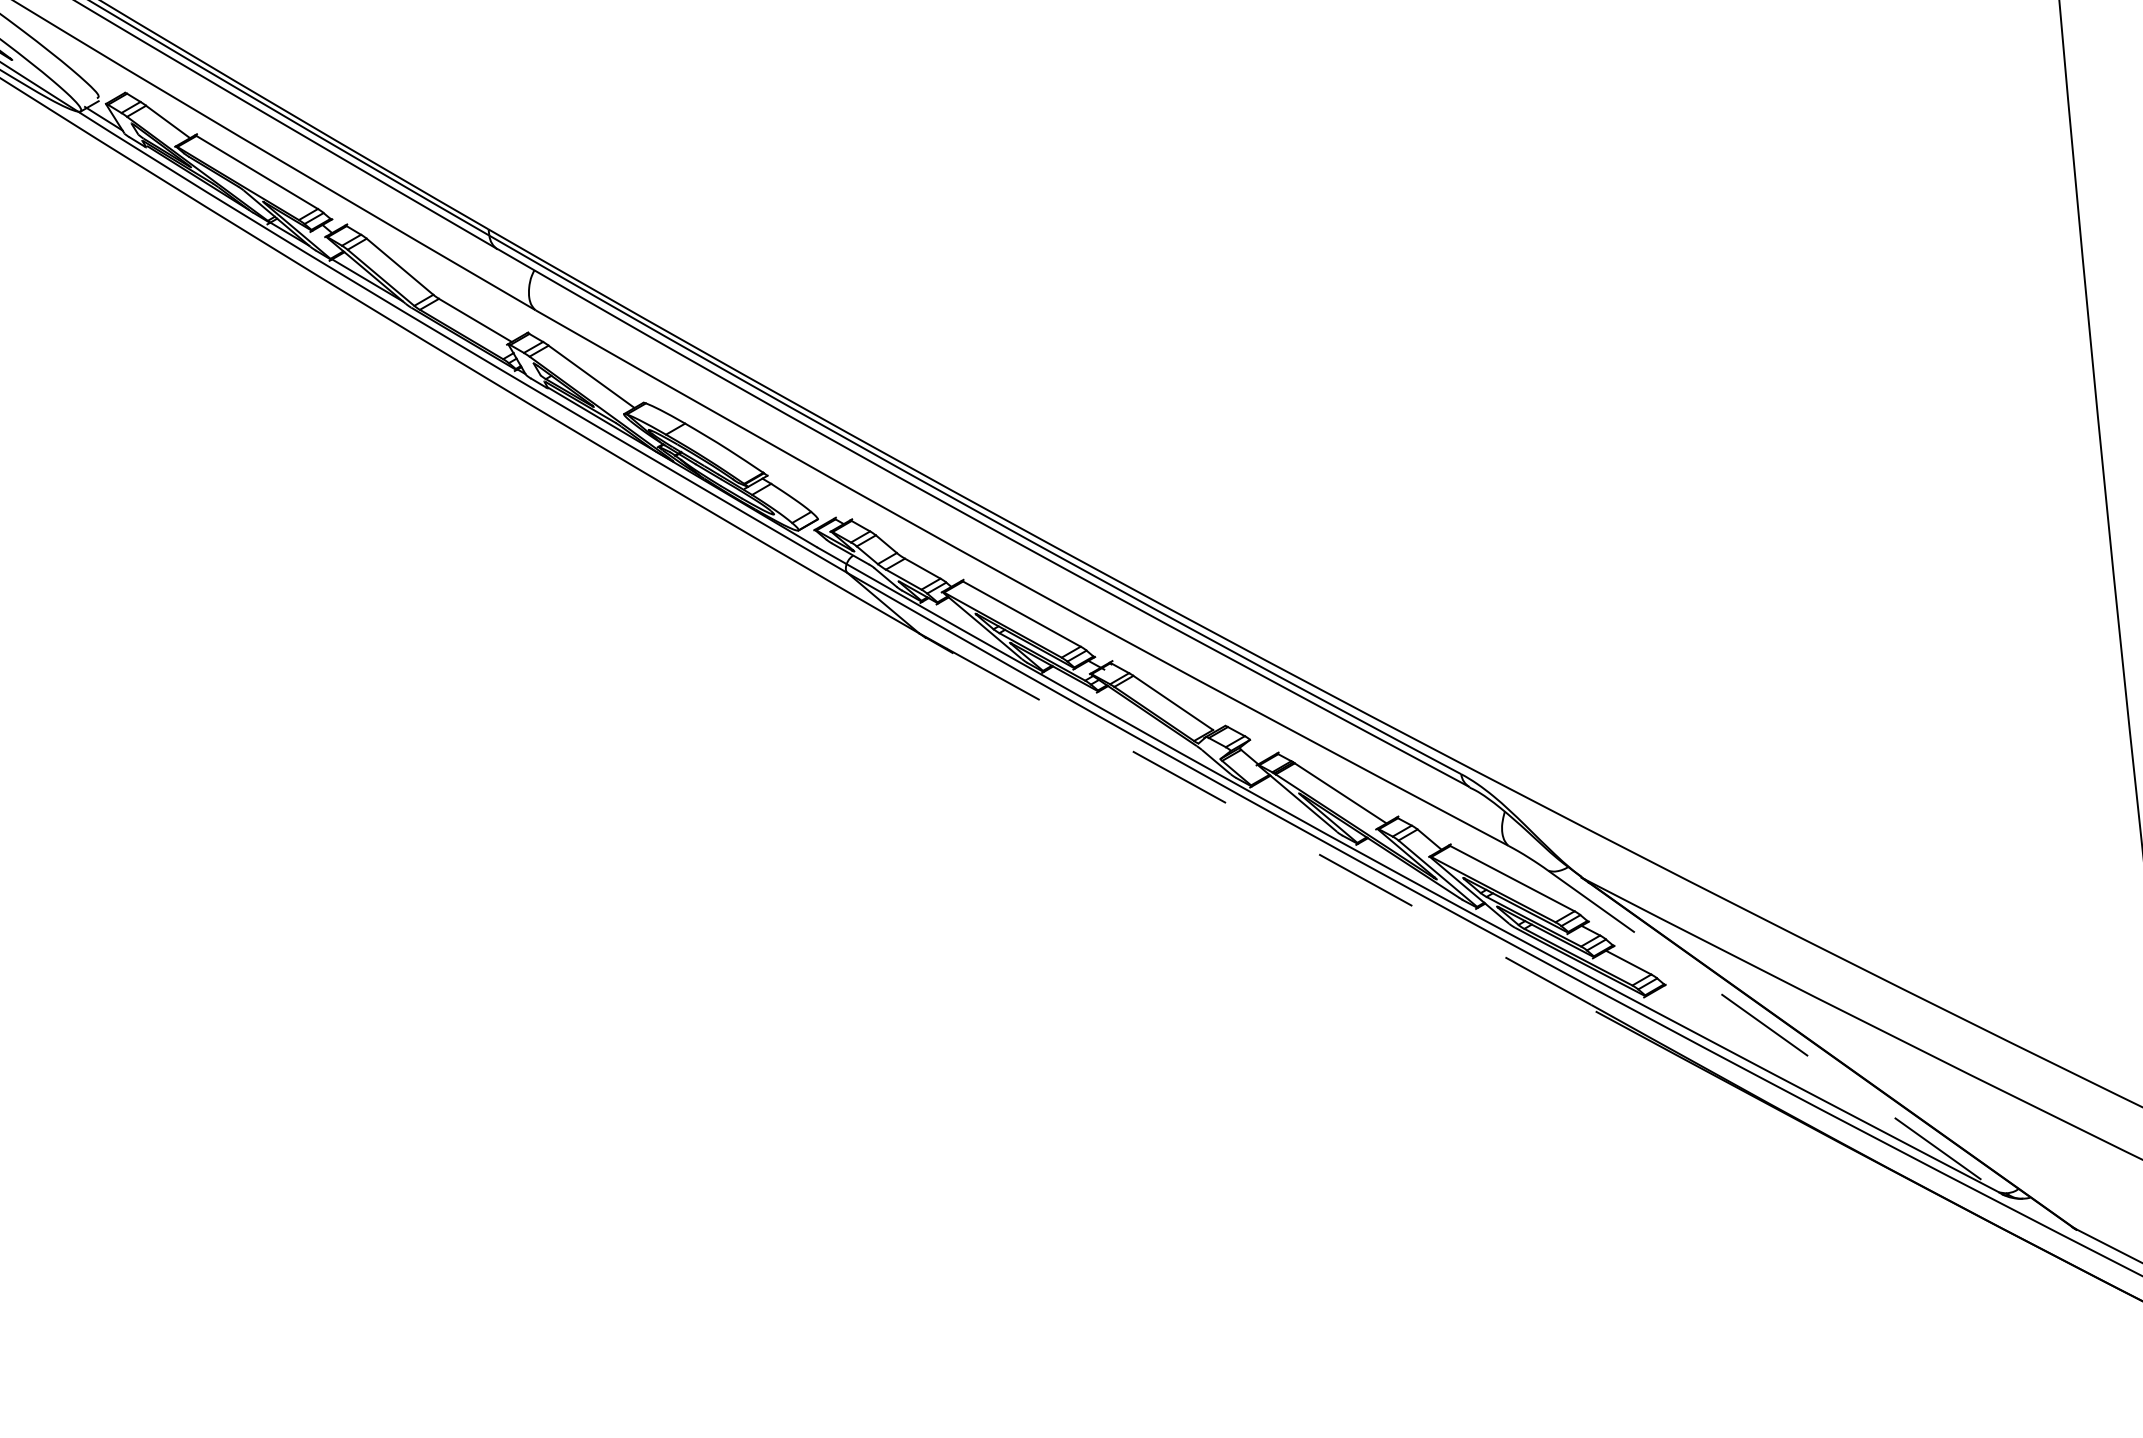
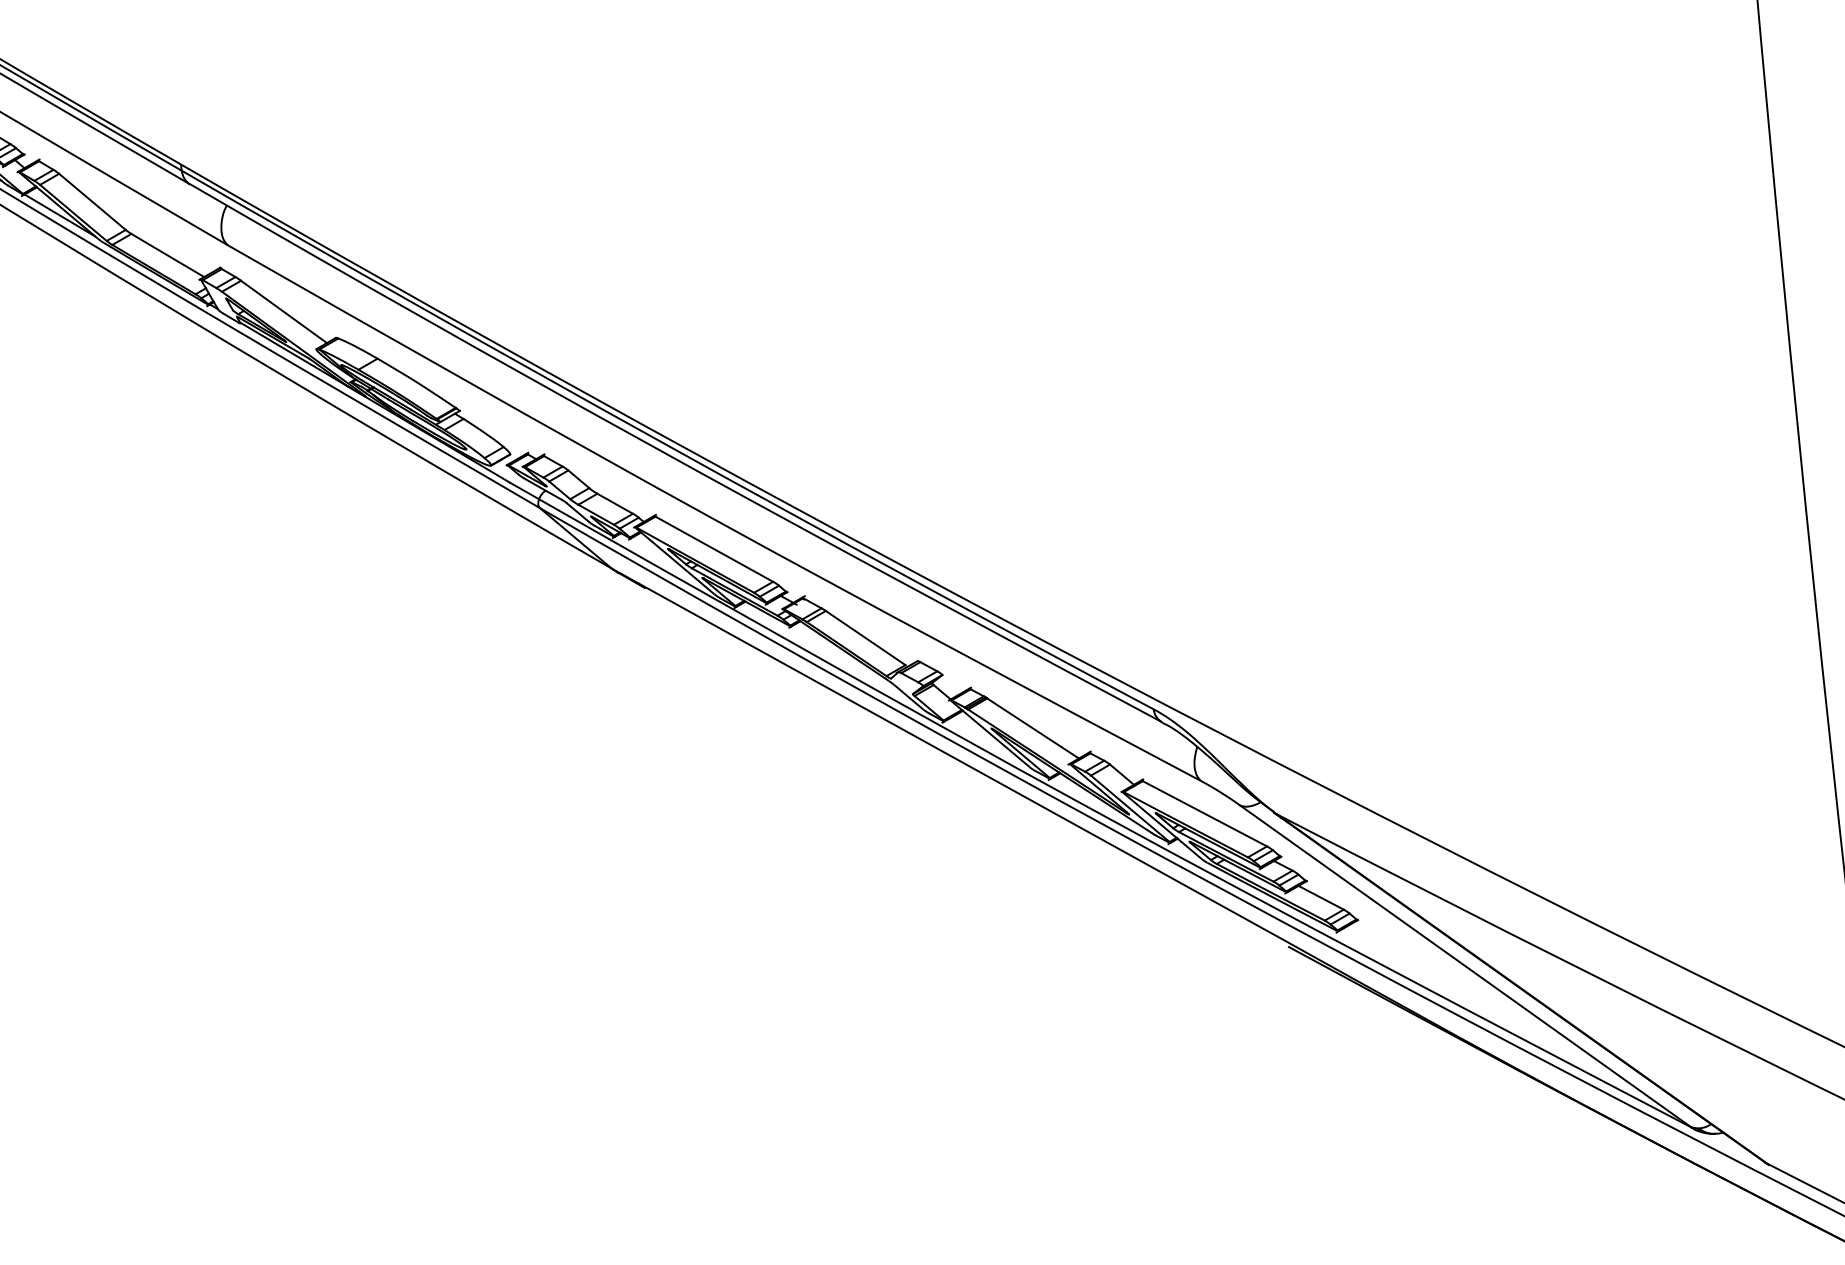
line: (1269, 826) -> (961, 761), dashed -> solid
line: (1774, 1031) -> (1466, 966), dashed -> solid

